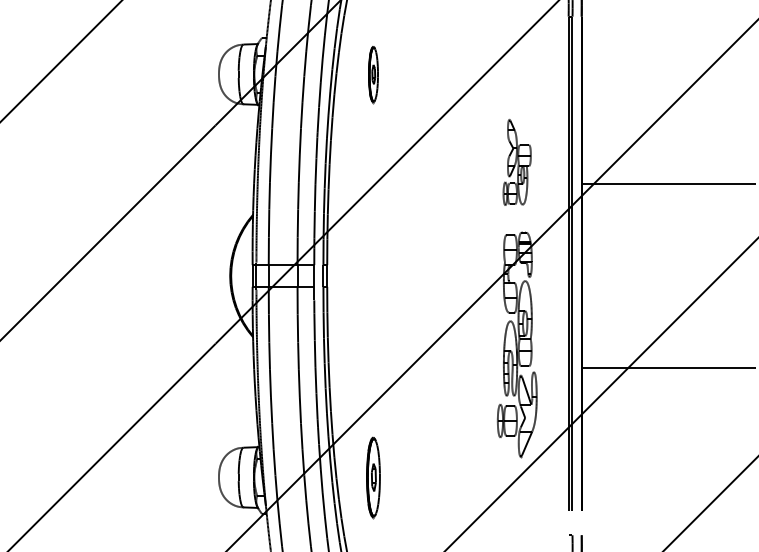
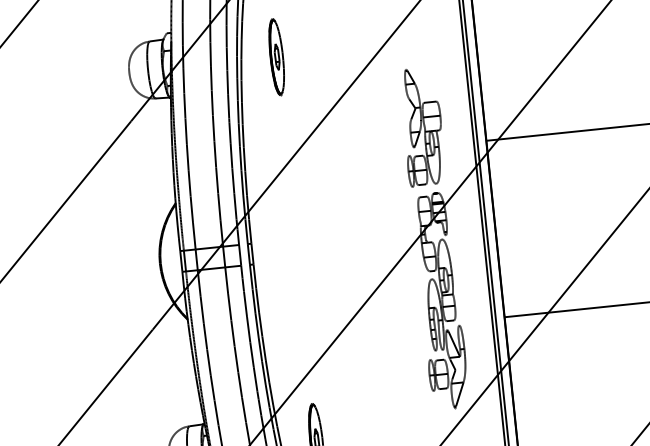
part: (373, 74) -> (276, 57), size x1.43
part: (516, 162) -> (421, 127), size x1.43

